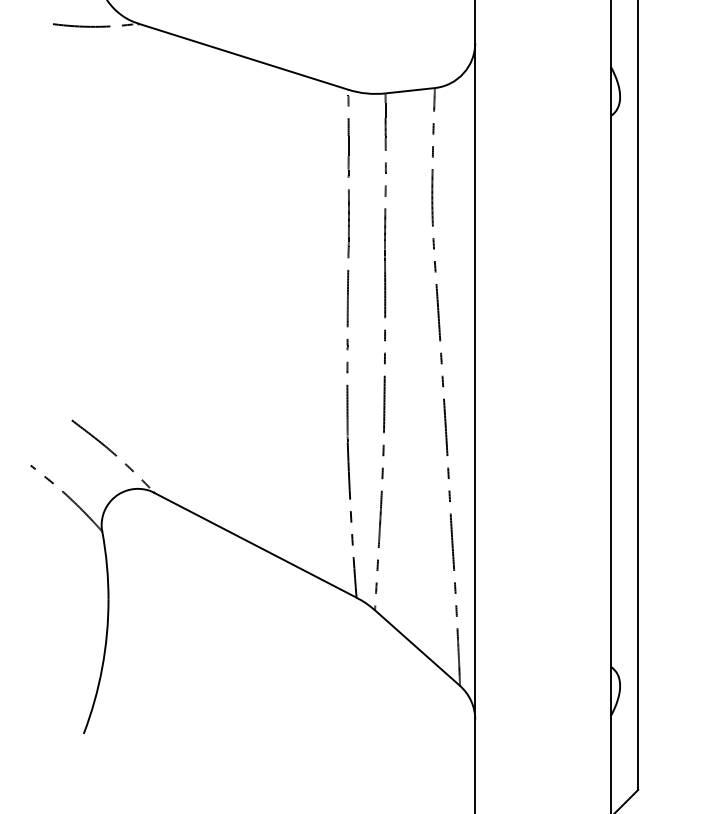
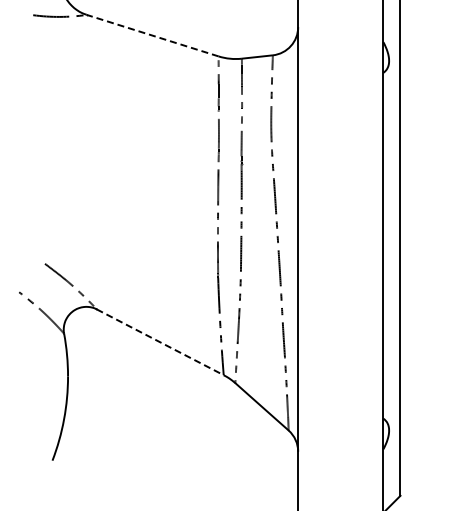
line: (243, 56) -> (152, 35), solid -> dashed
line: (255, 545) -> (160, 342), solid -> dashed

